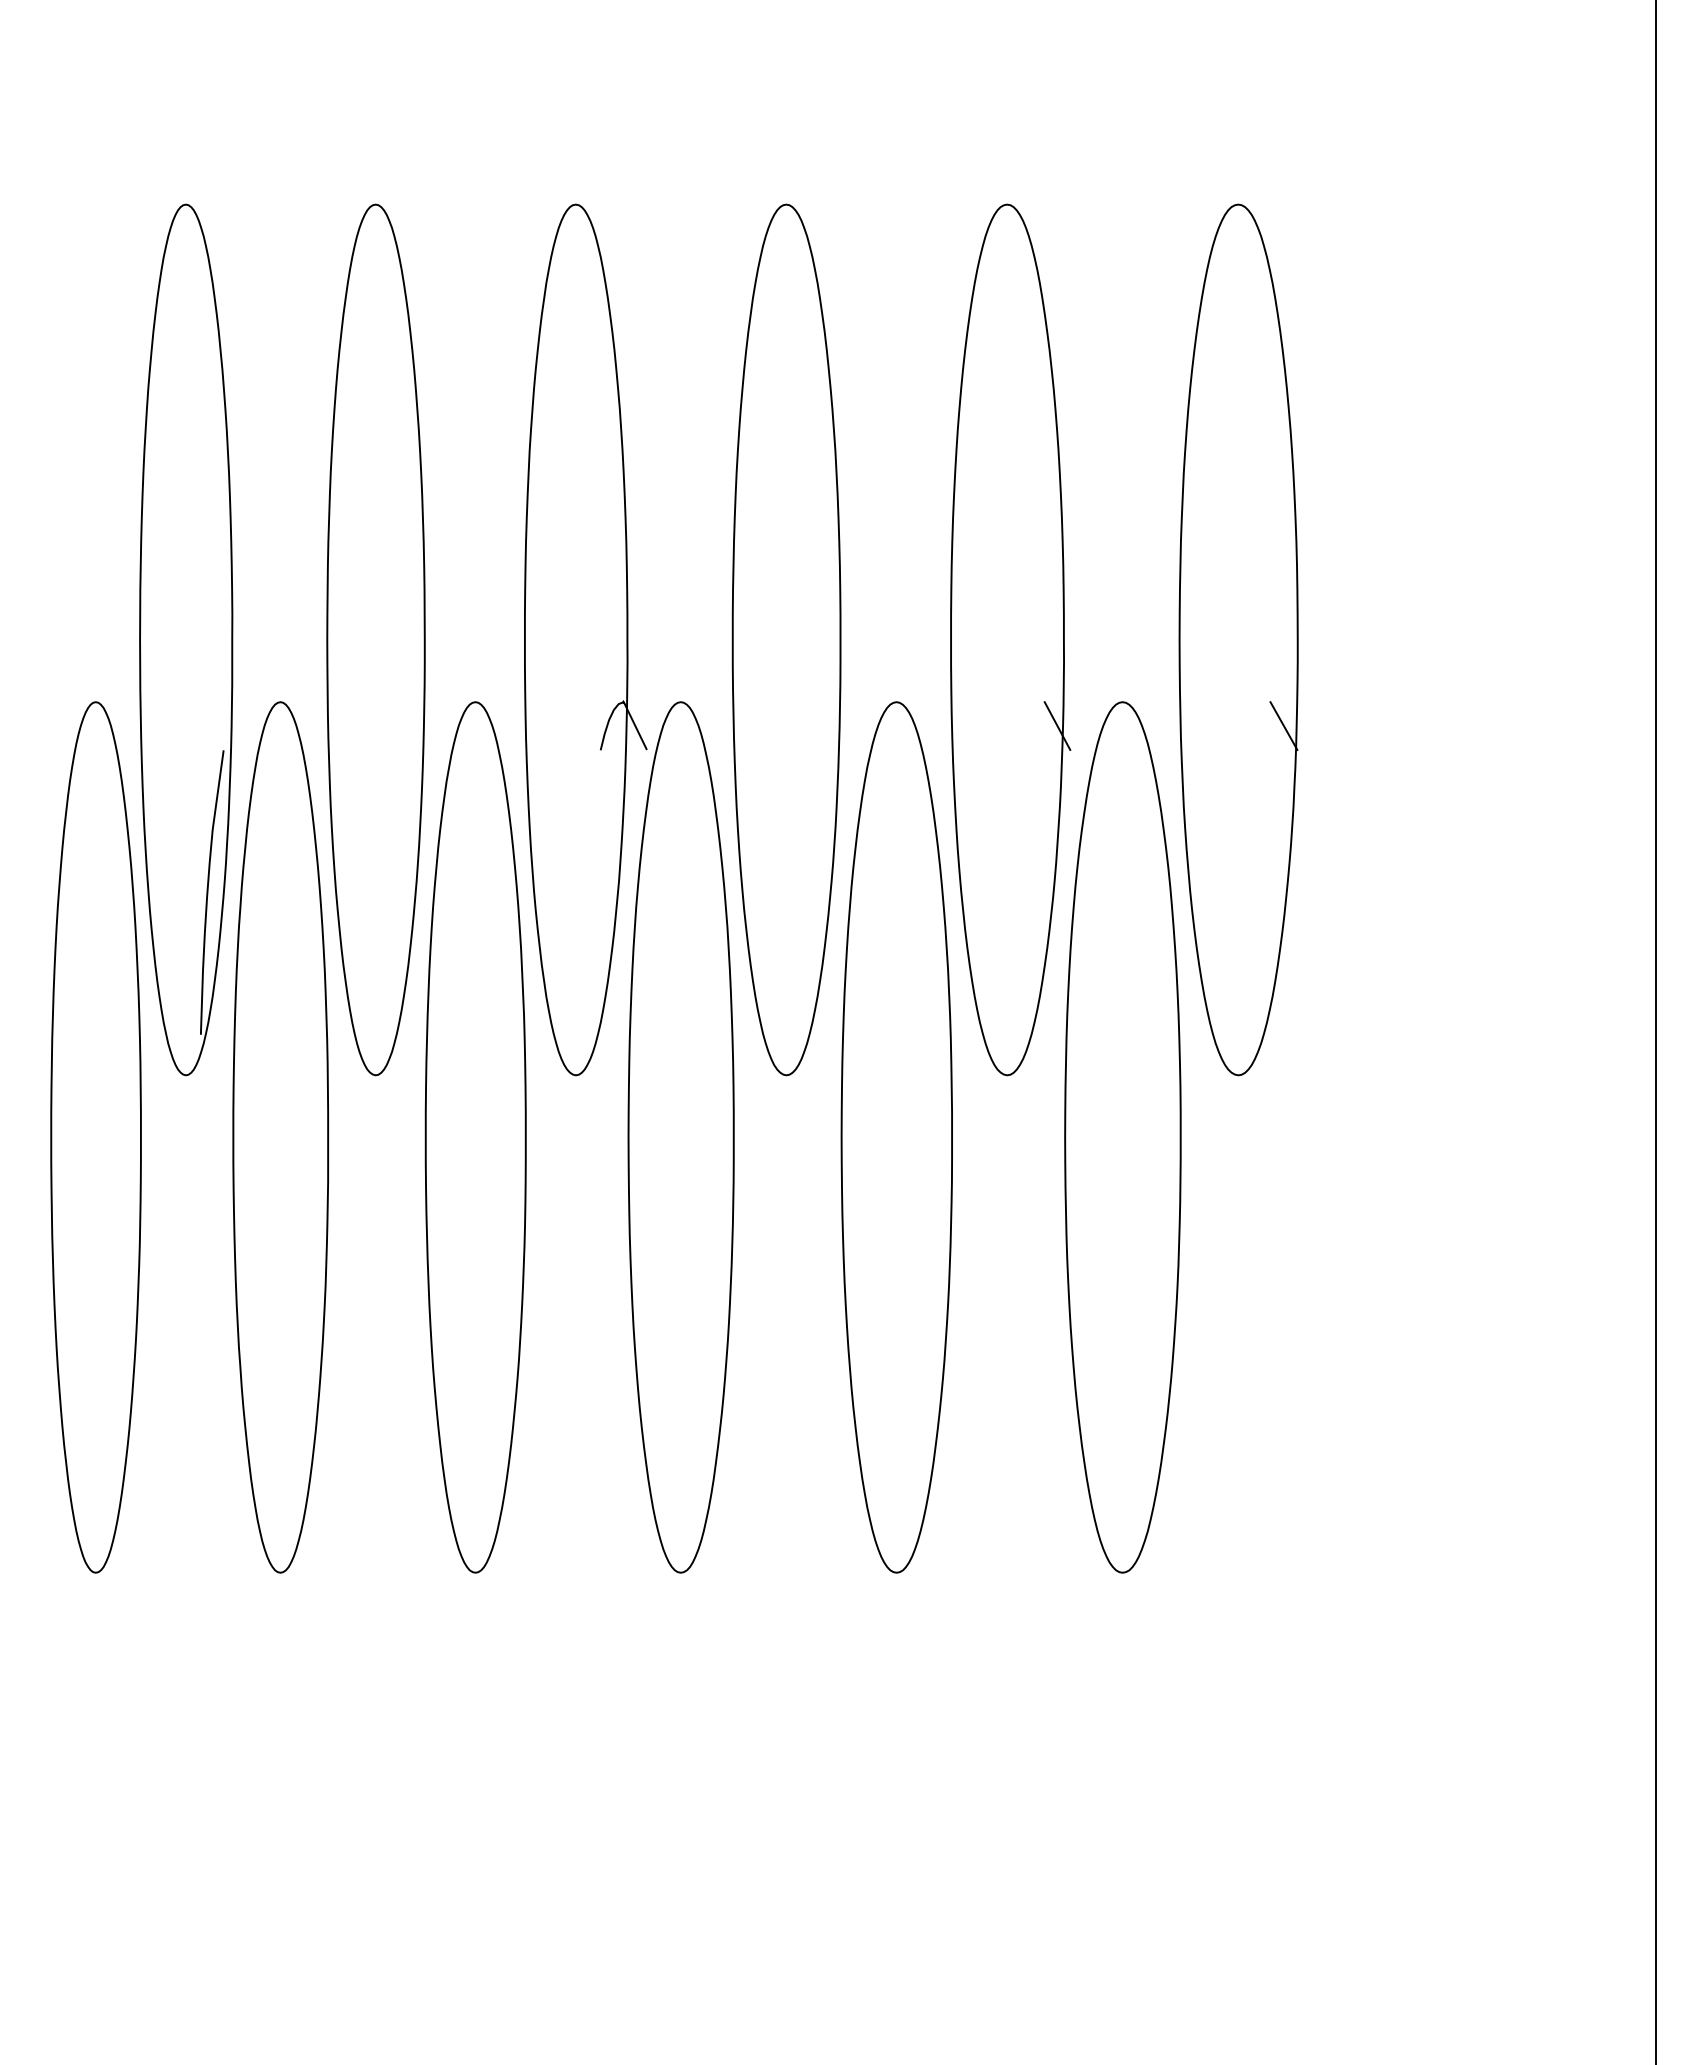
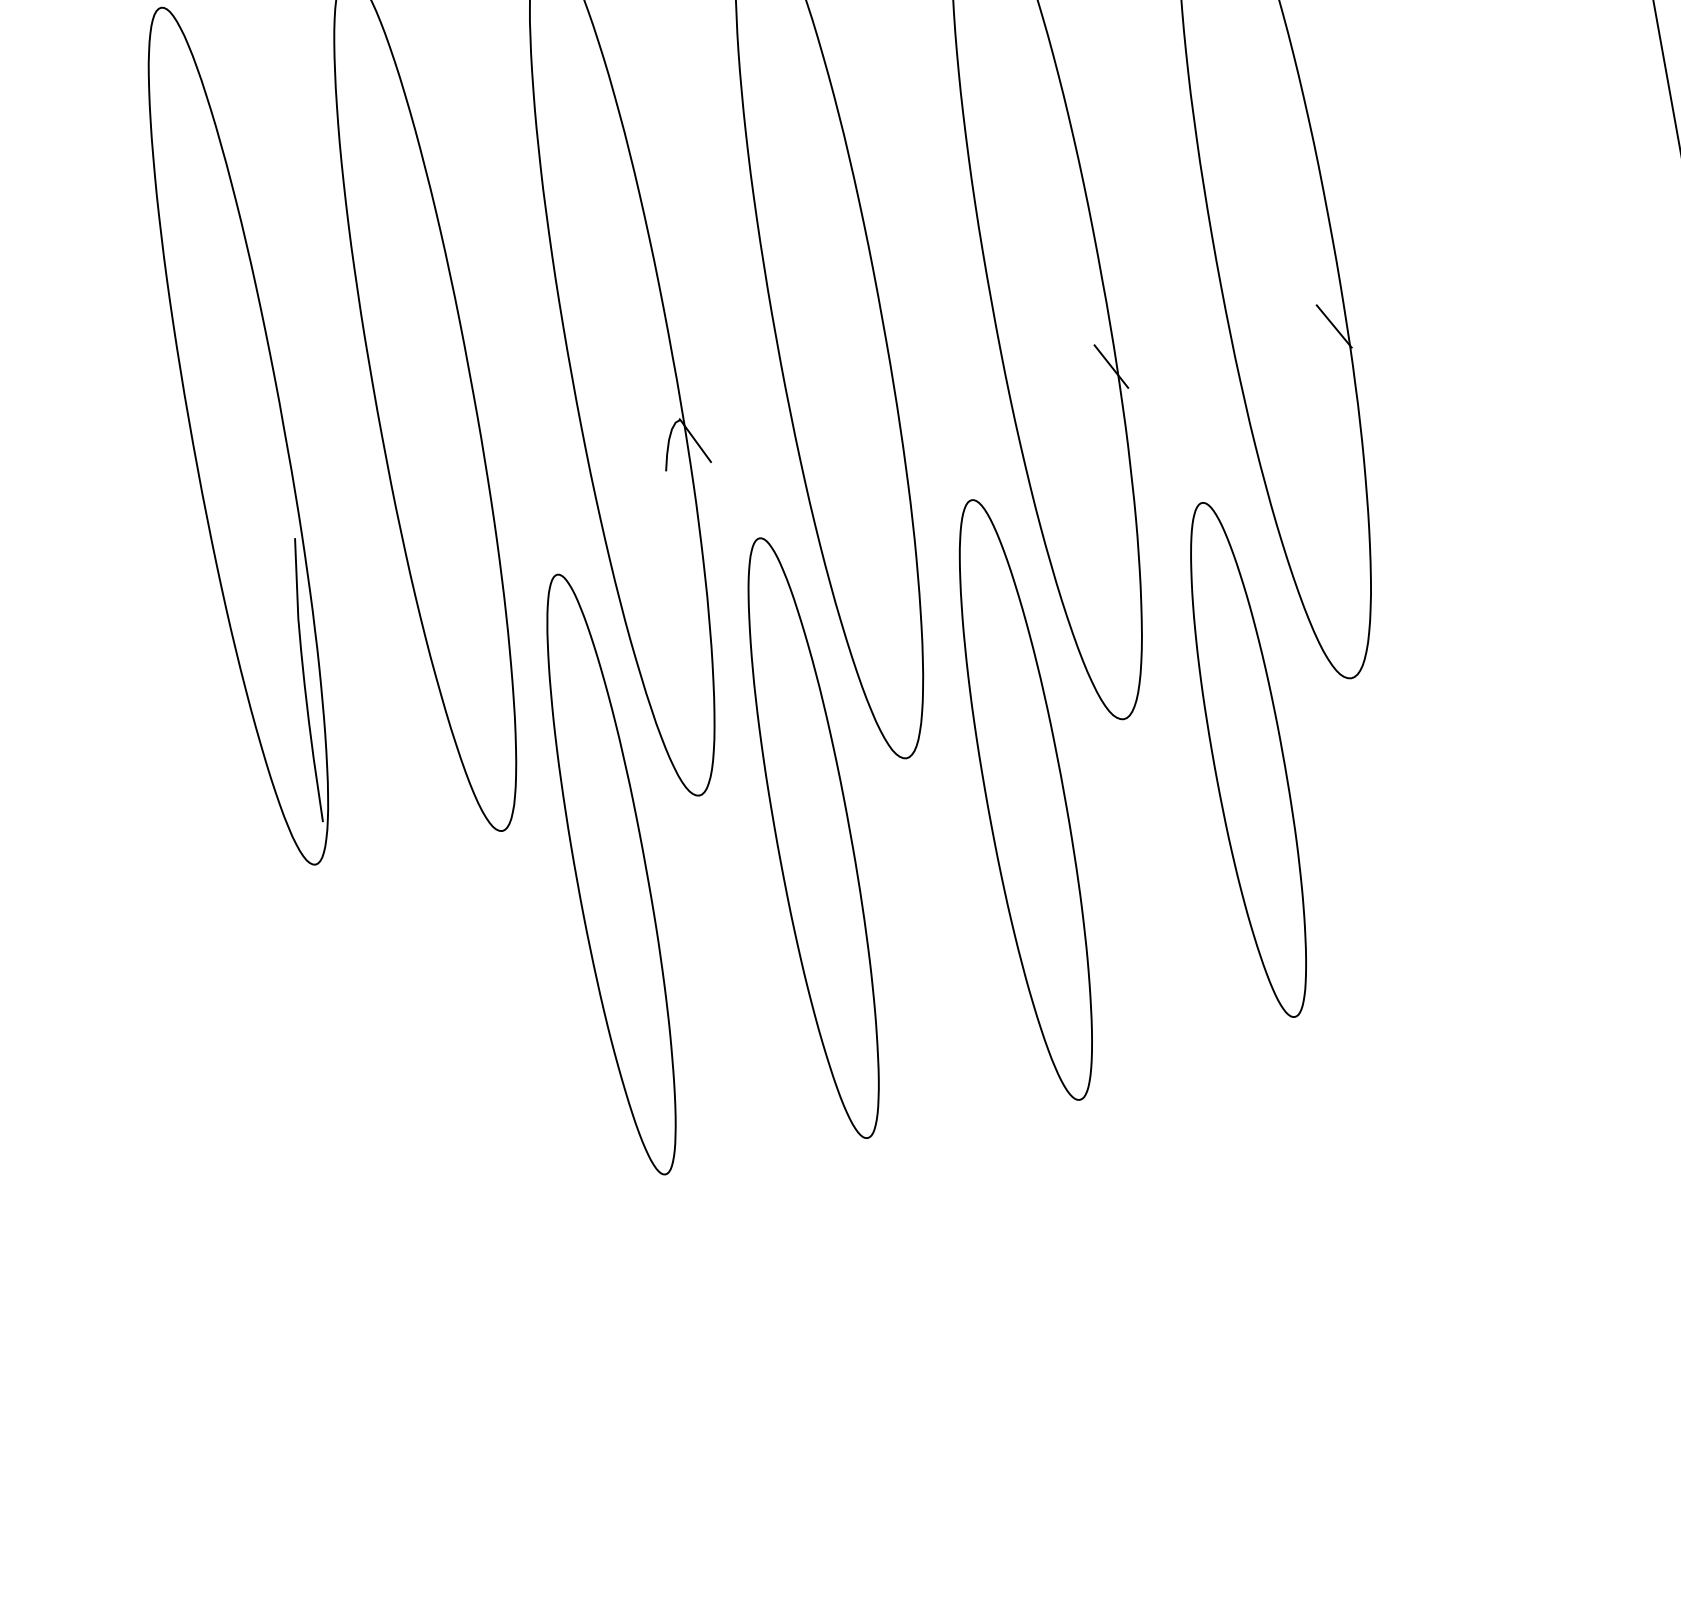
part: (95, 1137) -> (237, 941), removed
part: (280, 1137) -> (419, 909), removed
part: (475, 1137) -> (611, 874), size x0.7
part: (680, 1137) -> (813, 838), size x0.7
part: (896, 1137) -> (1025, 800), size x0.7
part: (1122, 1137) -> (1248, 760), size x0.6

